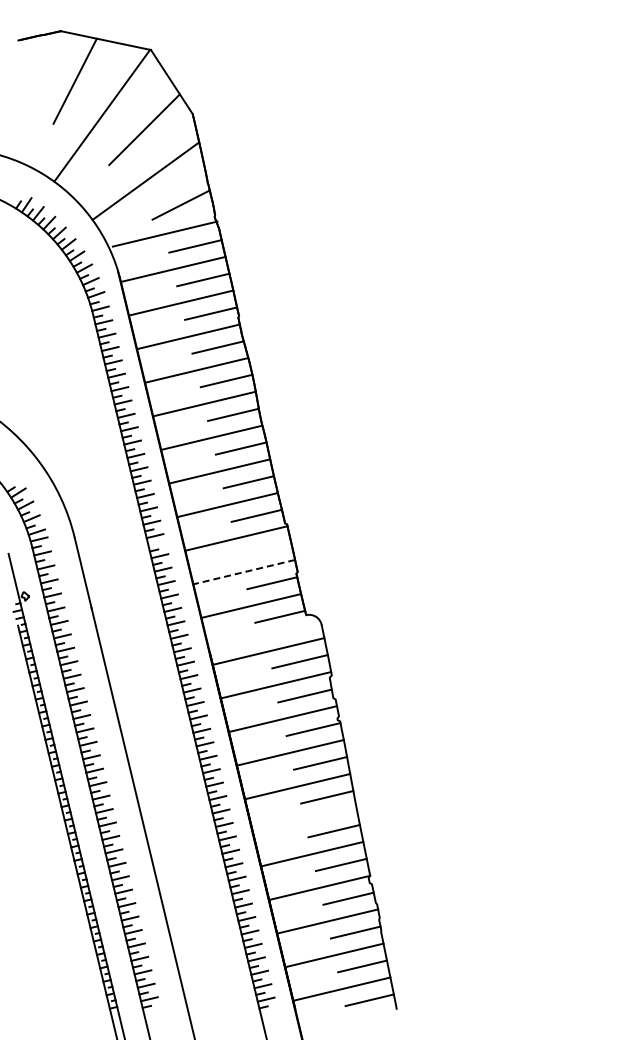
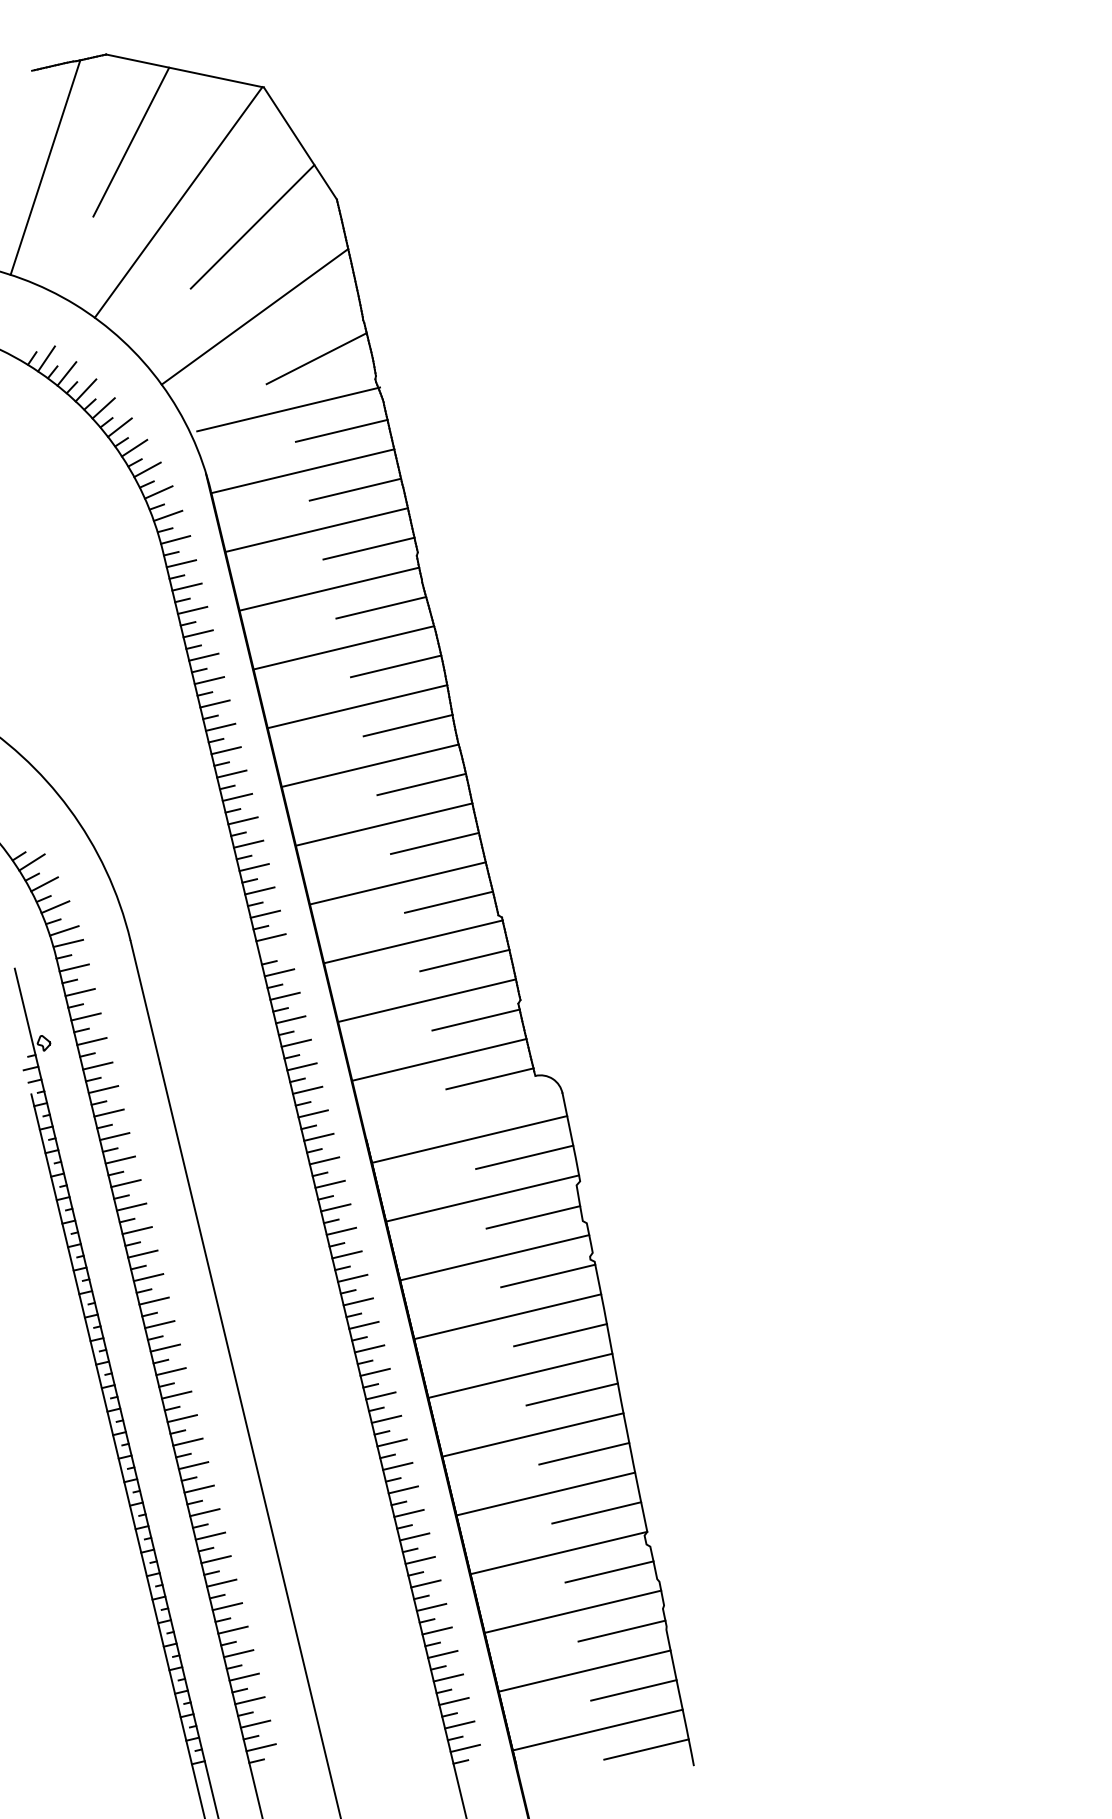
line: (26, 95) -> (46, 167), added
line: (265, 549) -> (464, 961), added
line: (243, 572) -> (425, 1001), dashed -> solid
line: (304, 820) -> (532, 1435), added

